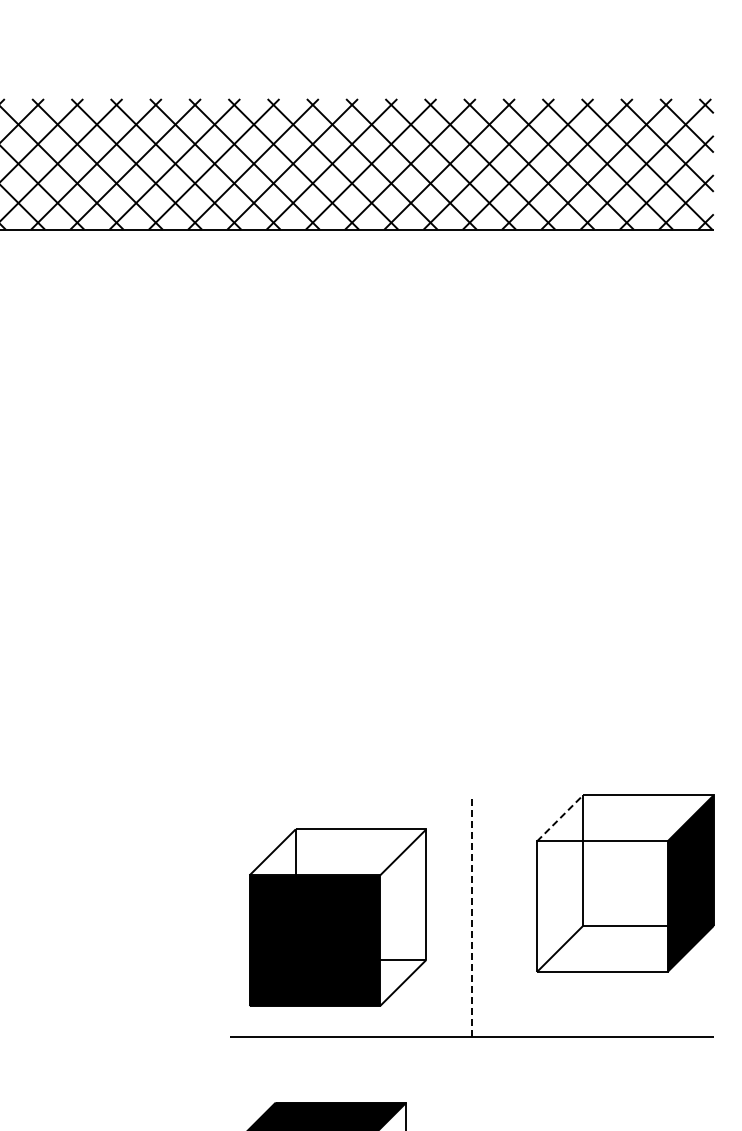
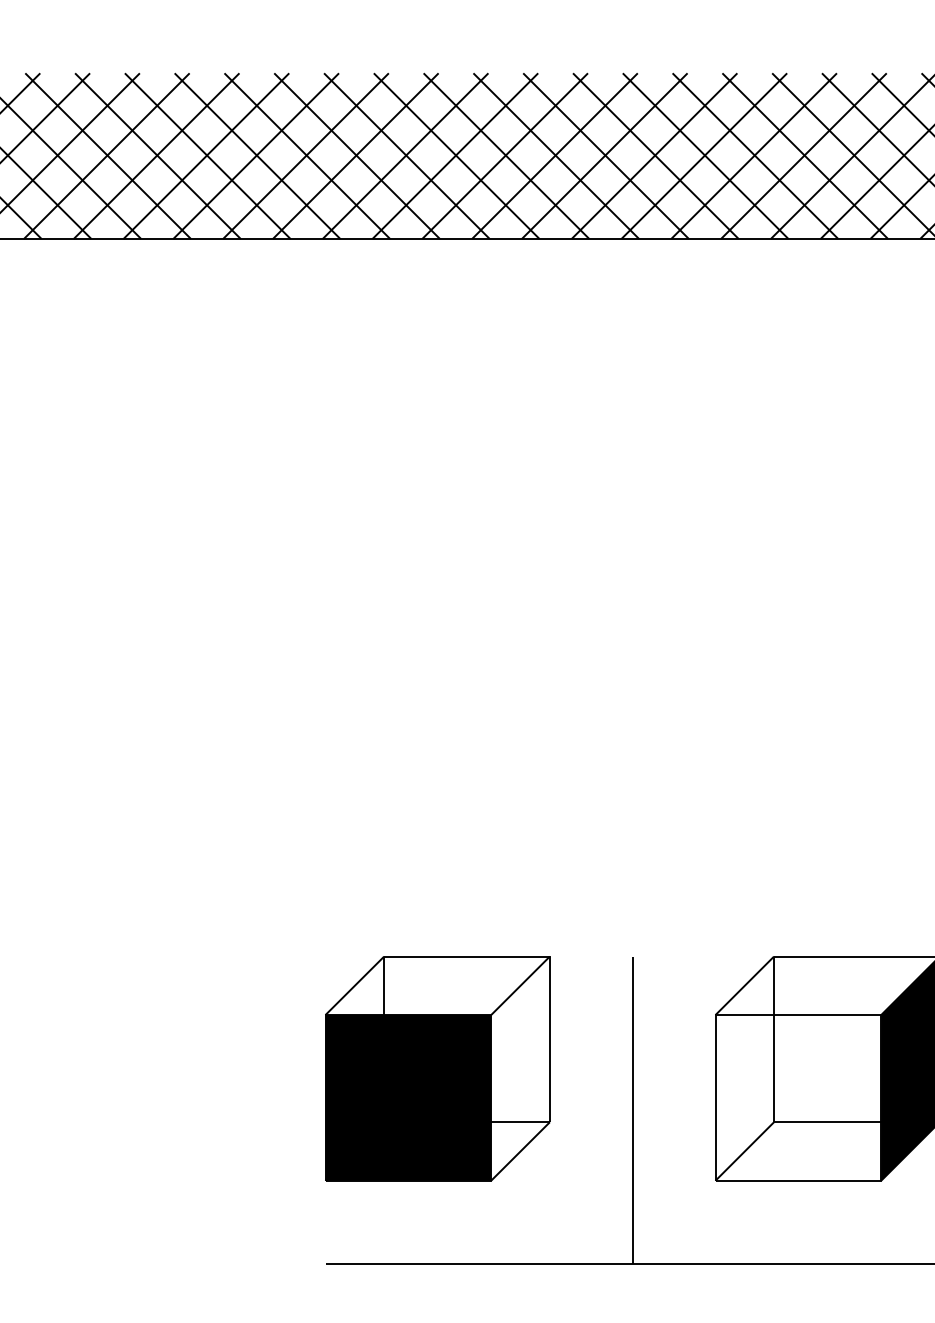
line: (560, 818) -> (745, 985), dashed -> solid
line: (471, 915) -> (632, 1109), dashed -> solid
part: (337, 917) -> (437, 1068), moved

